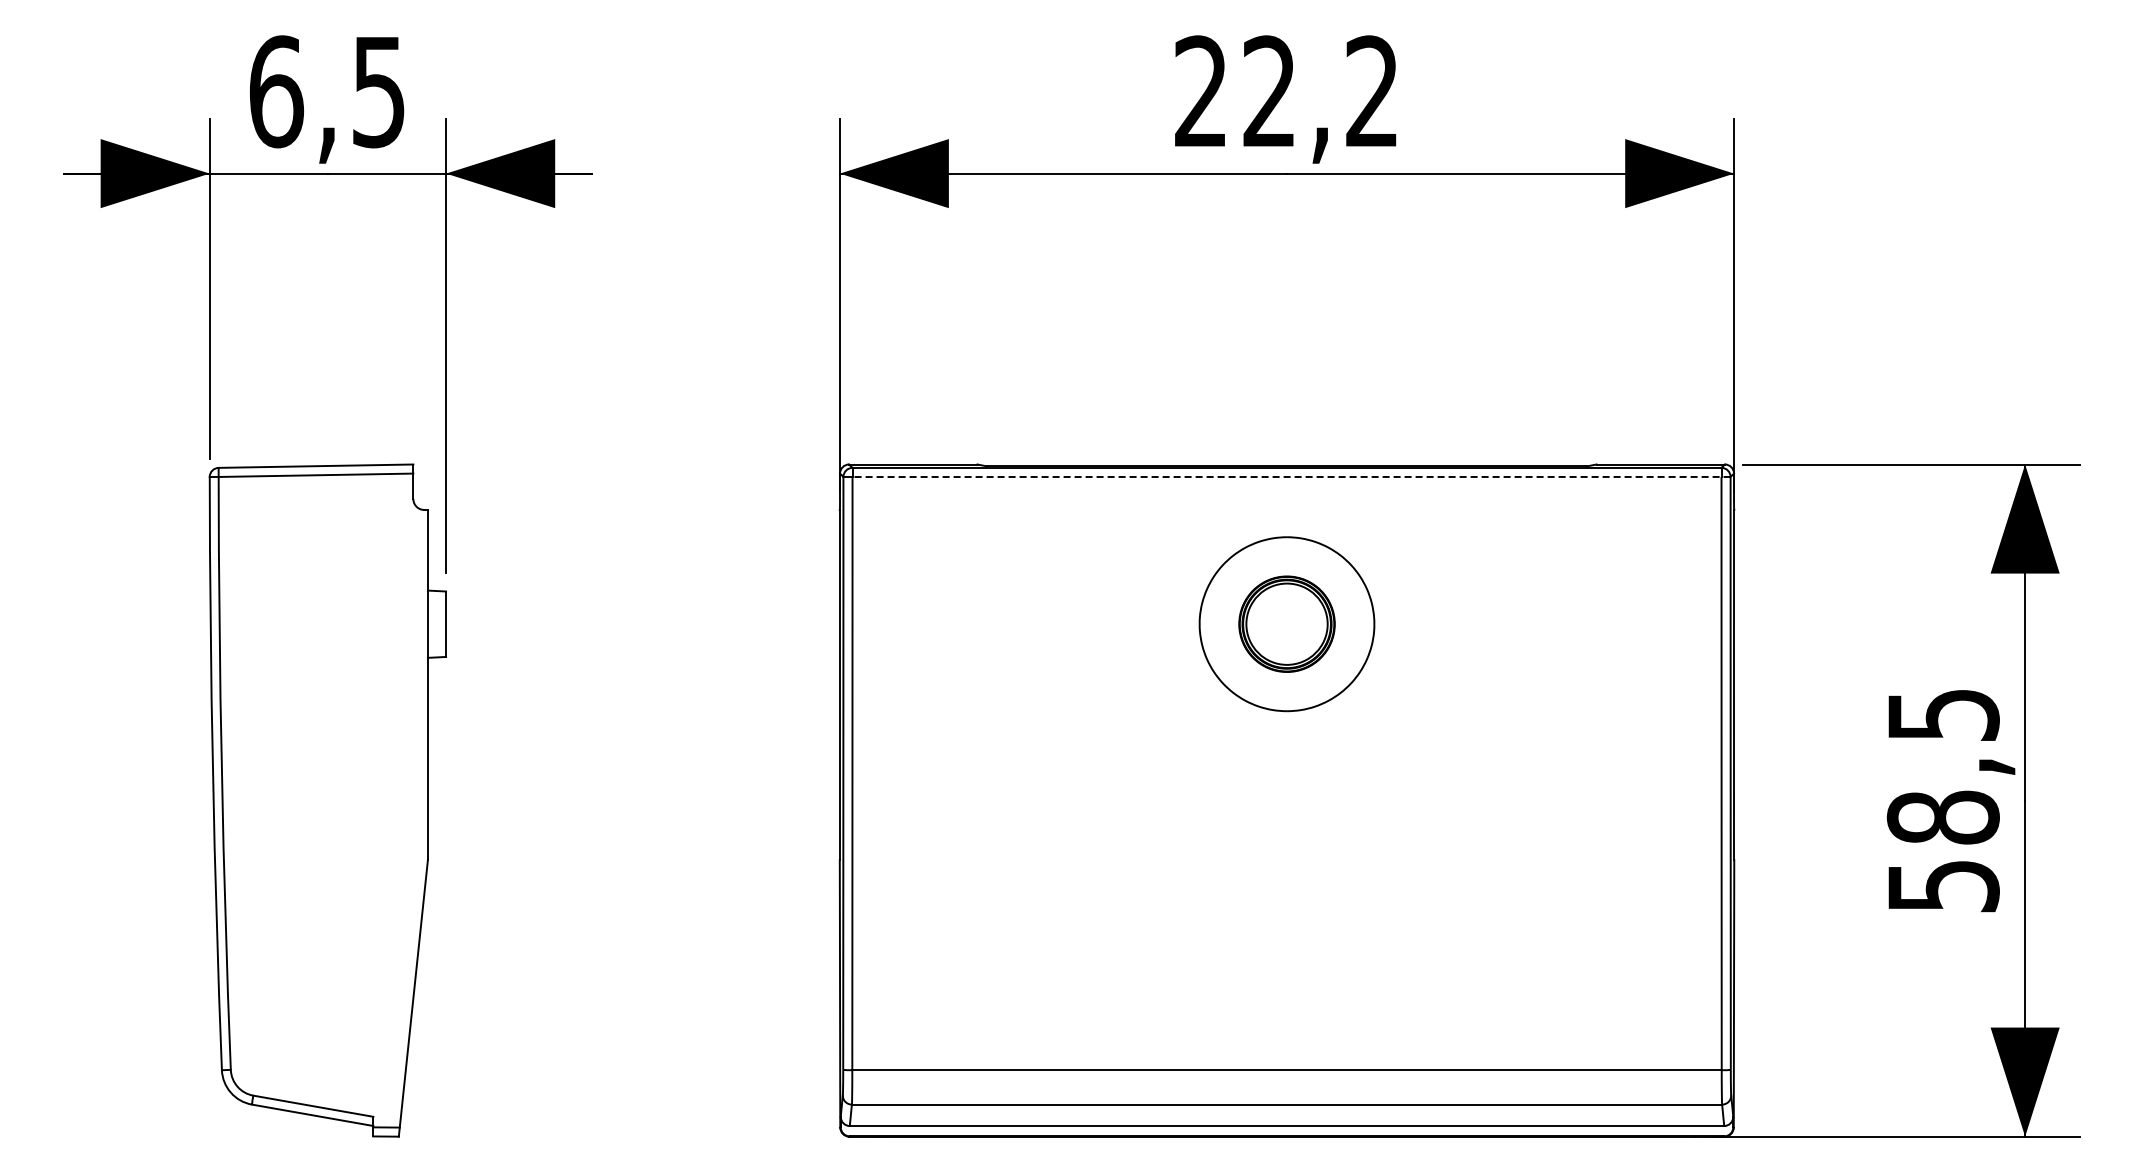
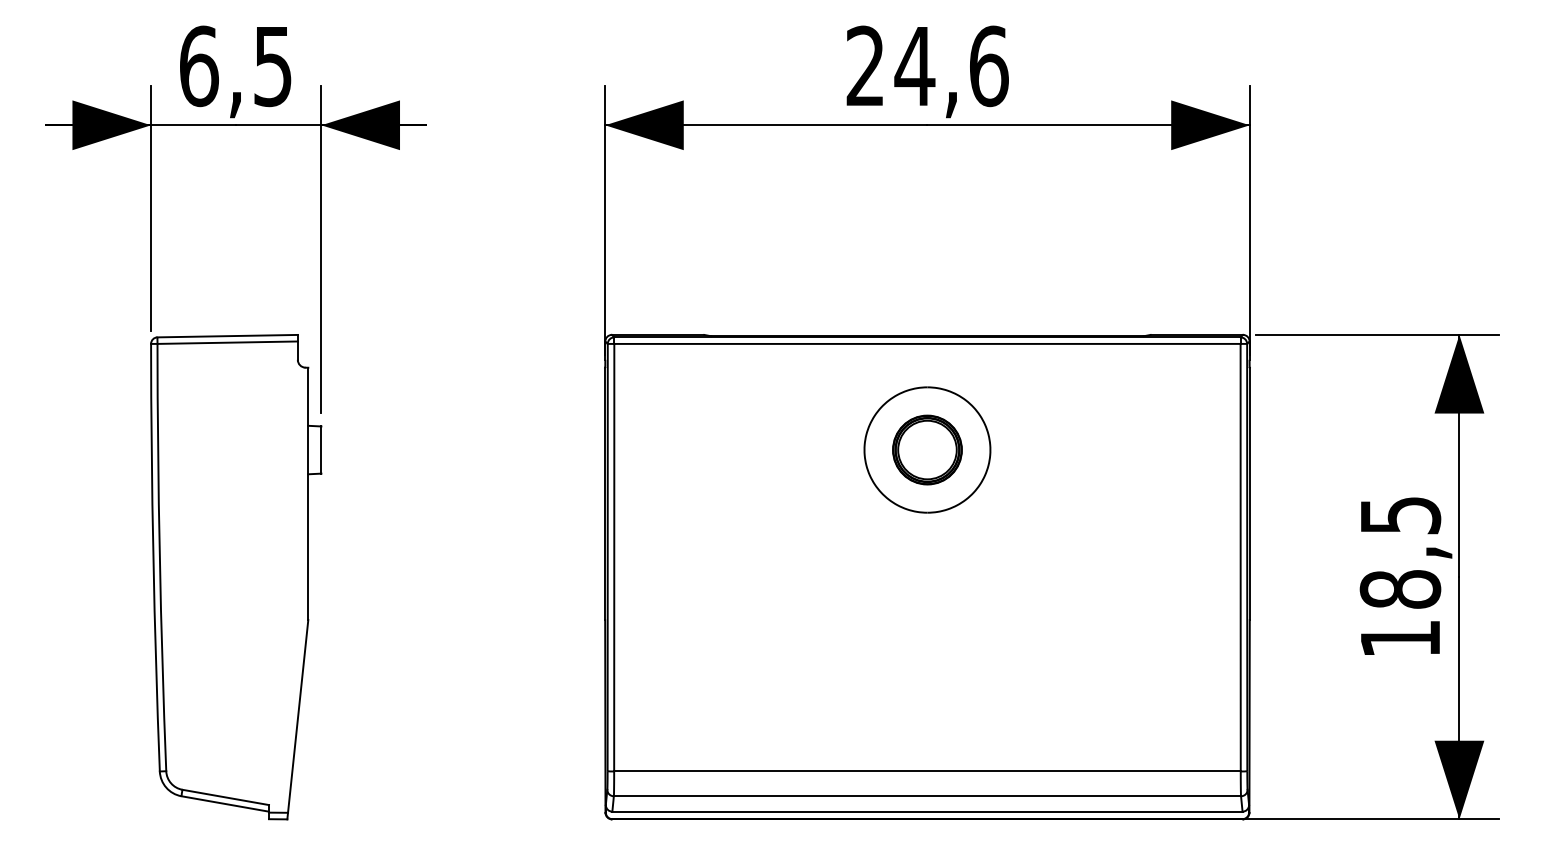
text: (1320, 91) -> (951, 66), 22,2 -> 24,6
line: (1291, 476) -> (930, 343), dashed -> solid
text: (1943, 886) -> (1400, 639), 58,5 -> 18,5

